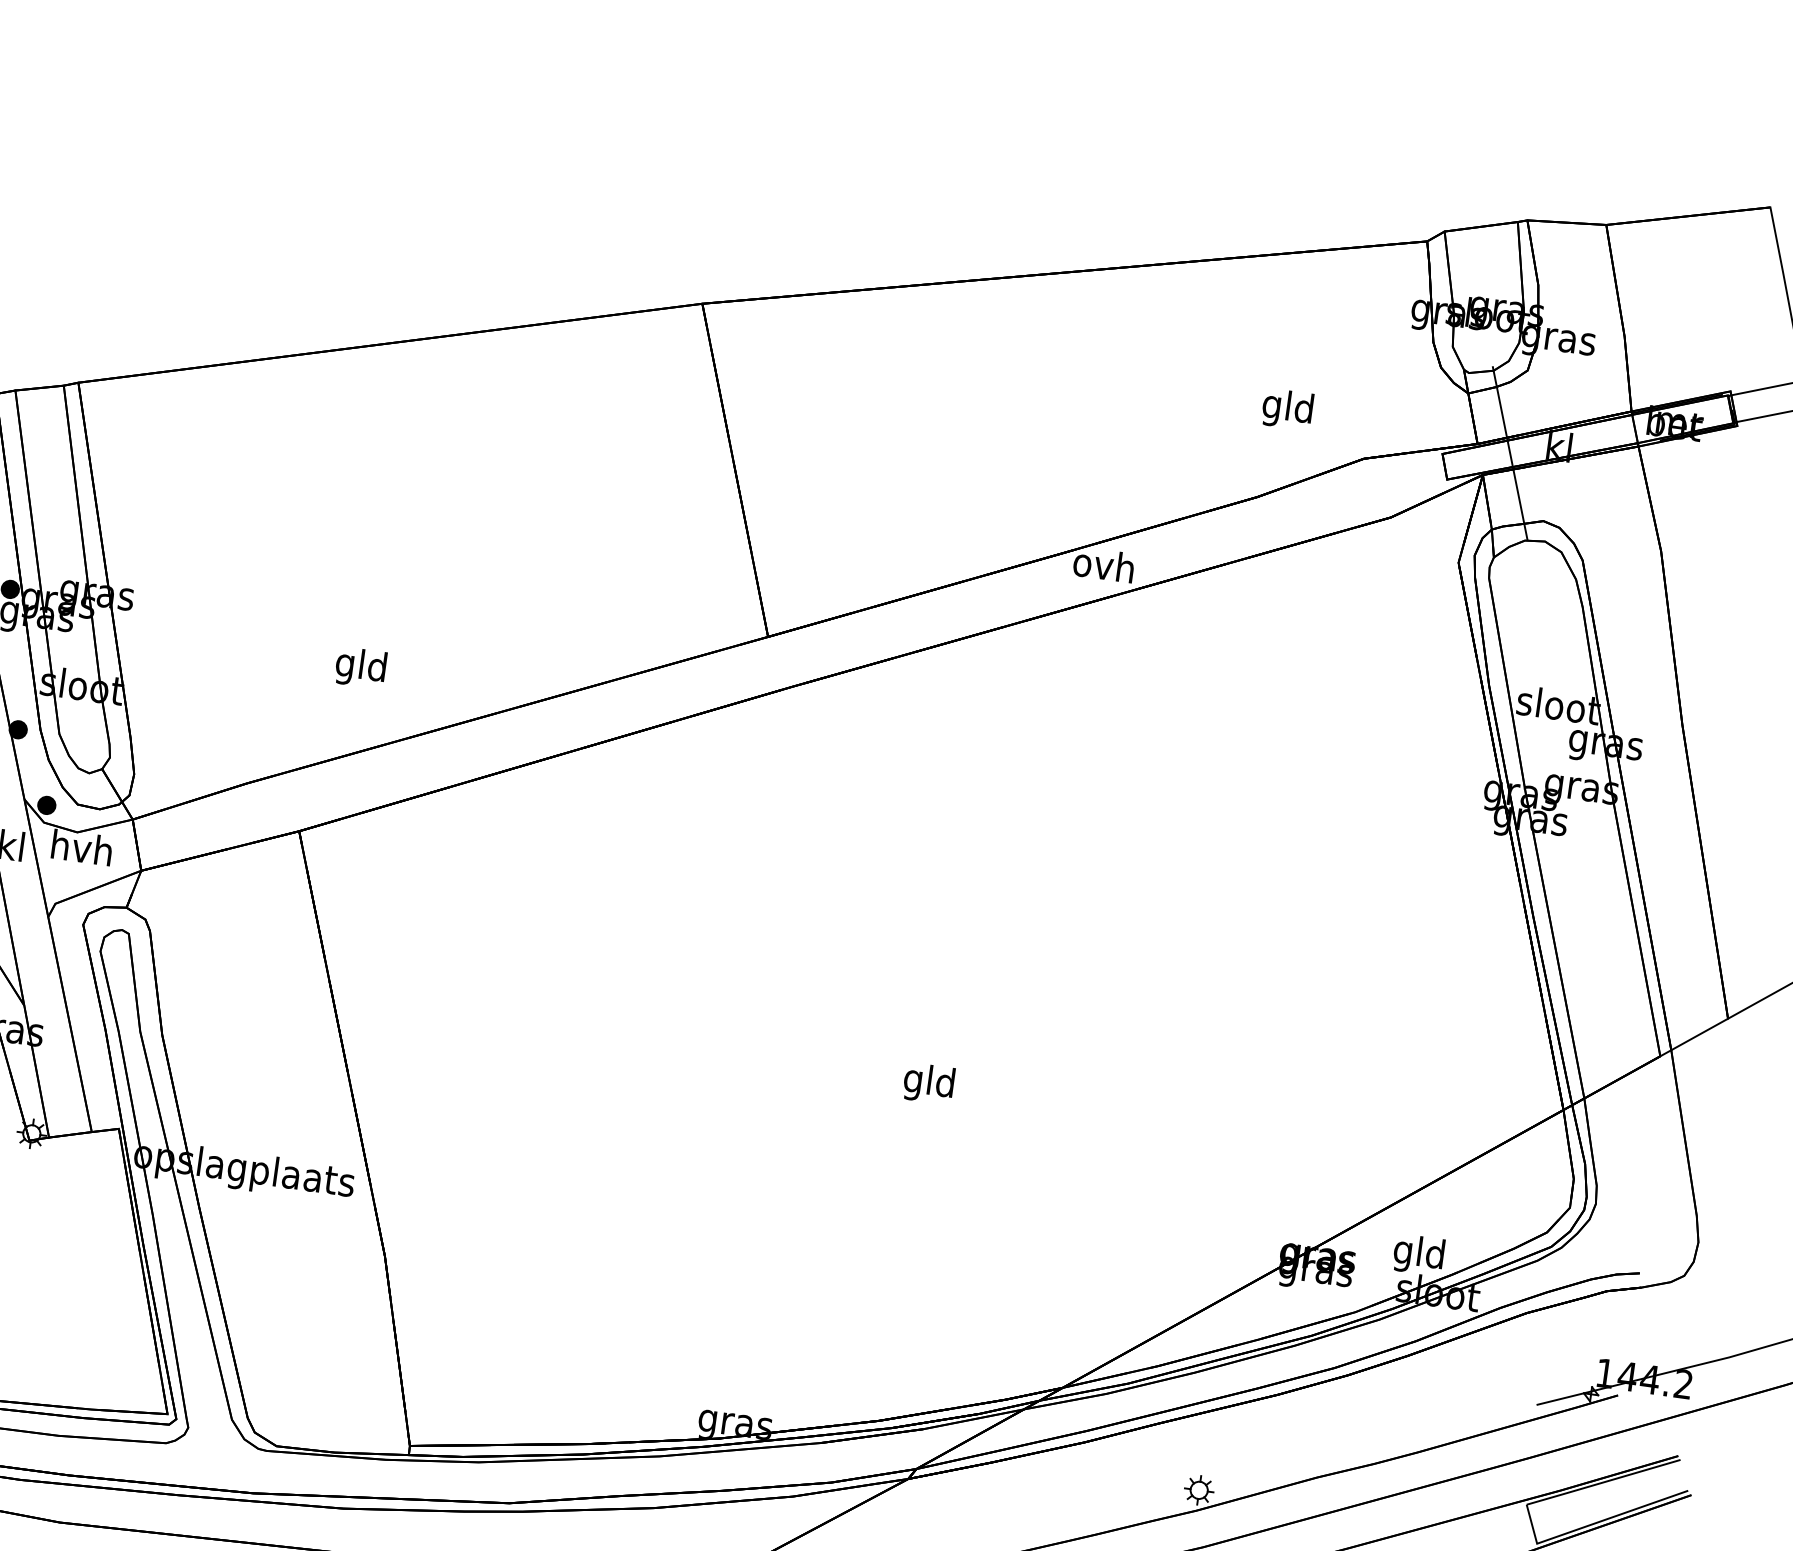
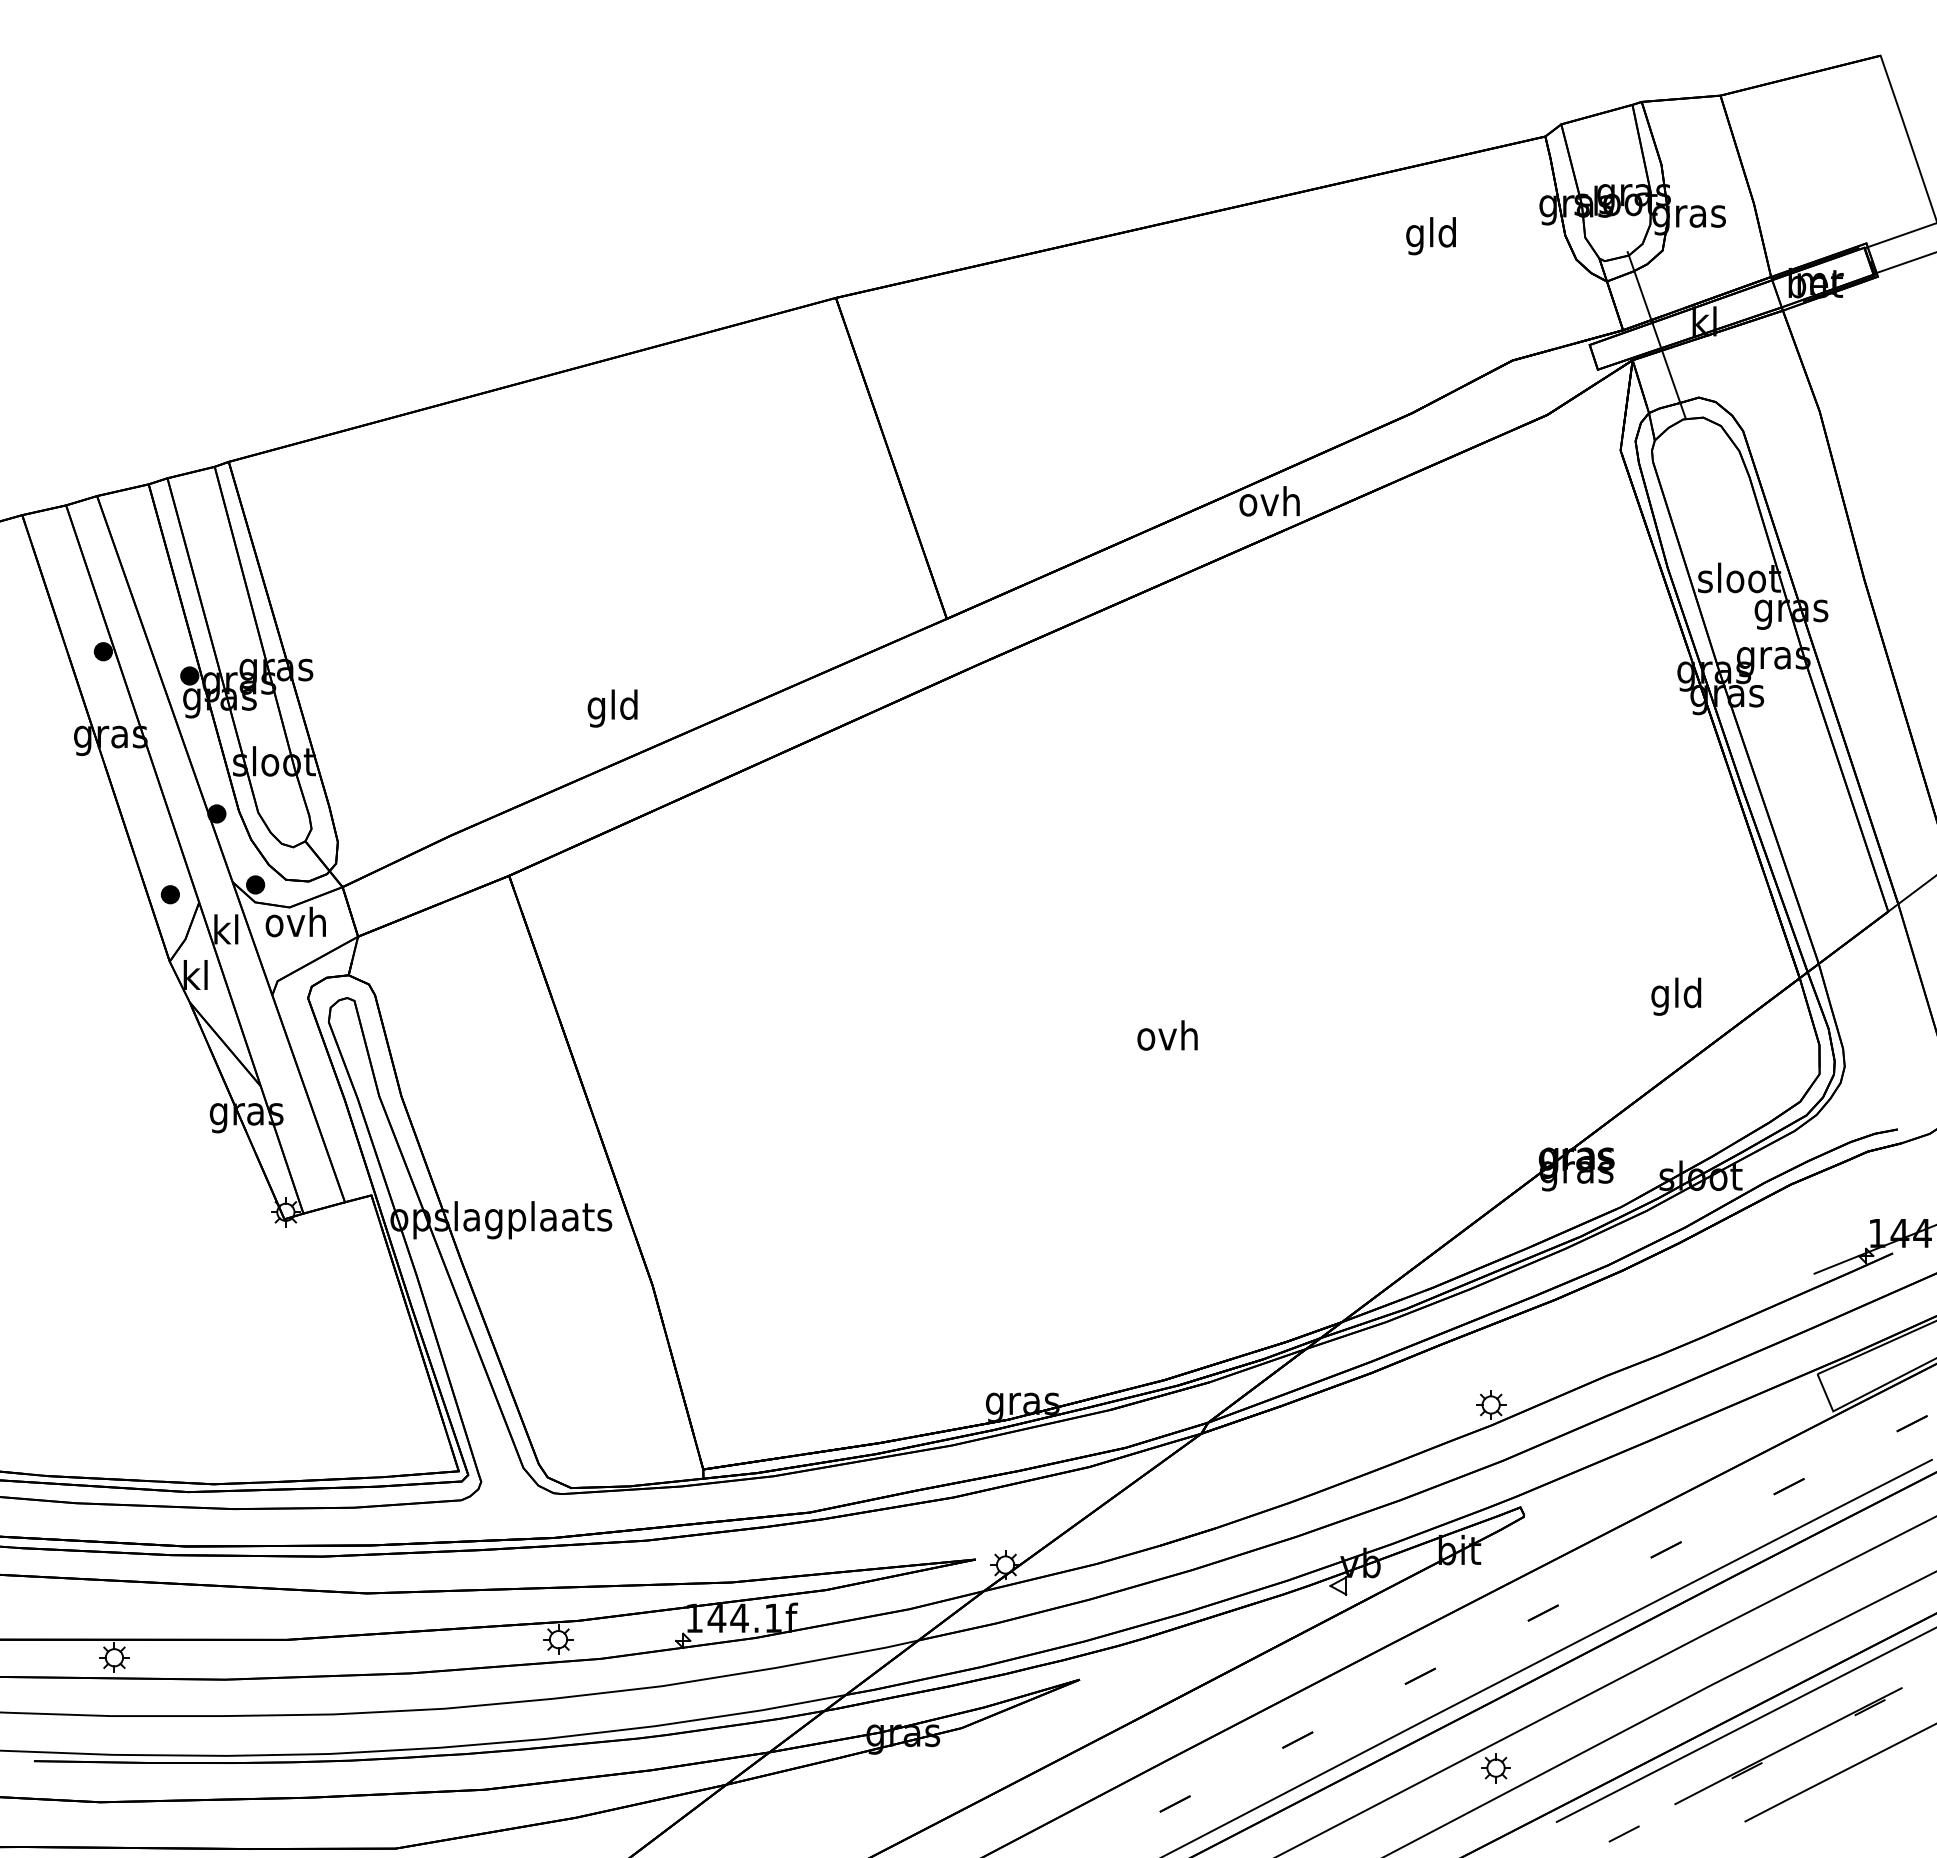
text: (1286, 409) -> (1430, 236), moved
text: (360, 667) -> (612, 708), moved
text: (81, 847) -> (295, 921), hvh -> ovh
text: (928, 1083) -> (1167, 1039), gld -> ovh
text: (1418, 1254) -> (1676, 996), moved

